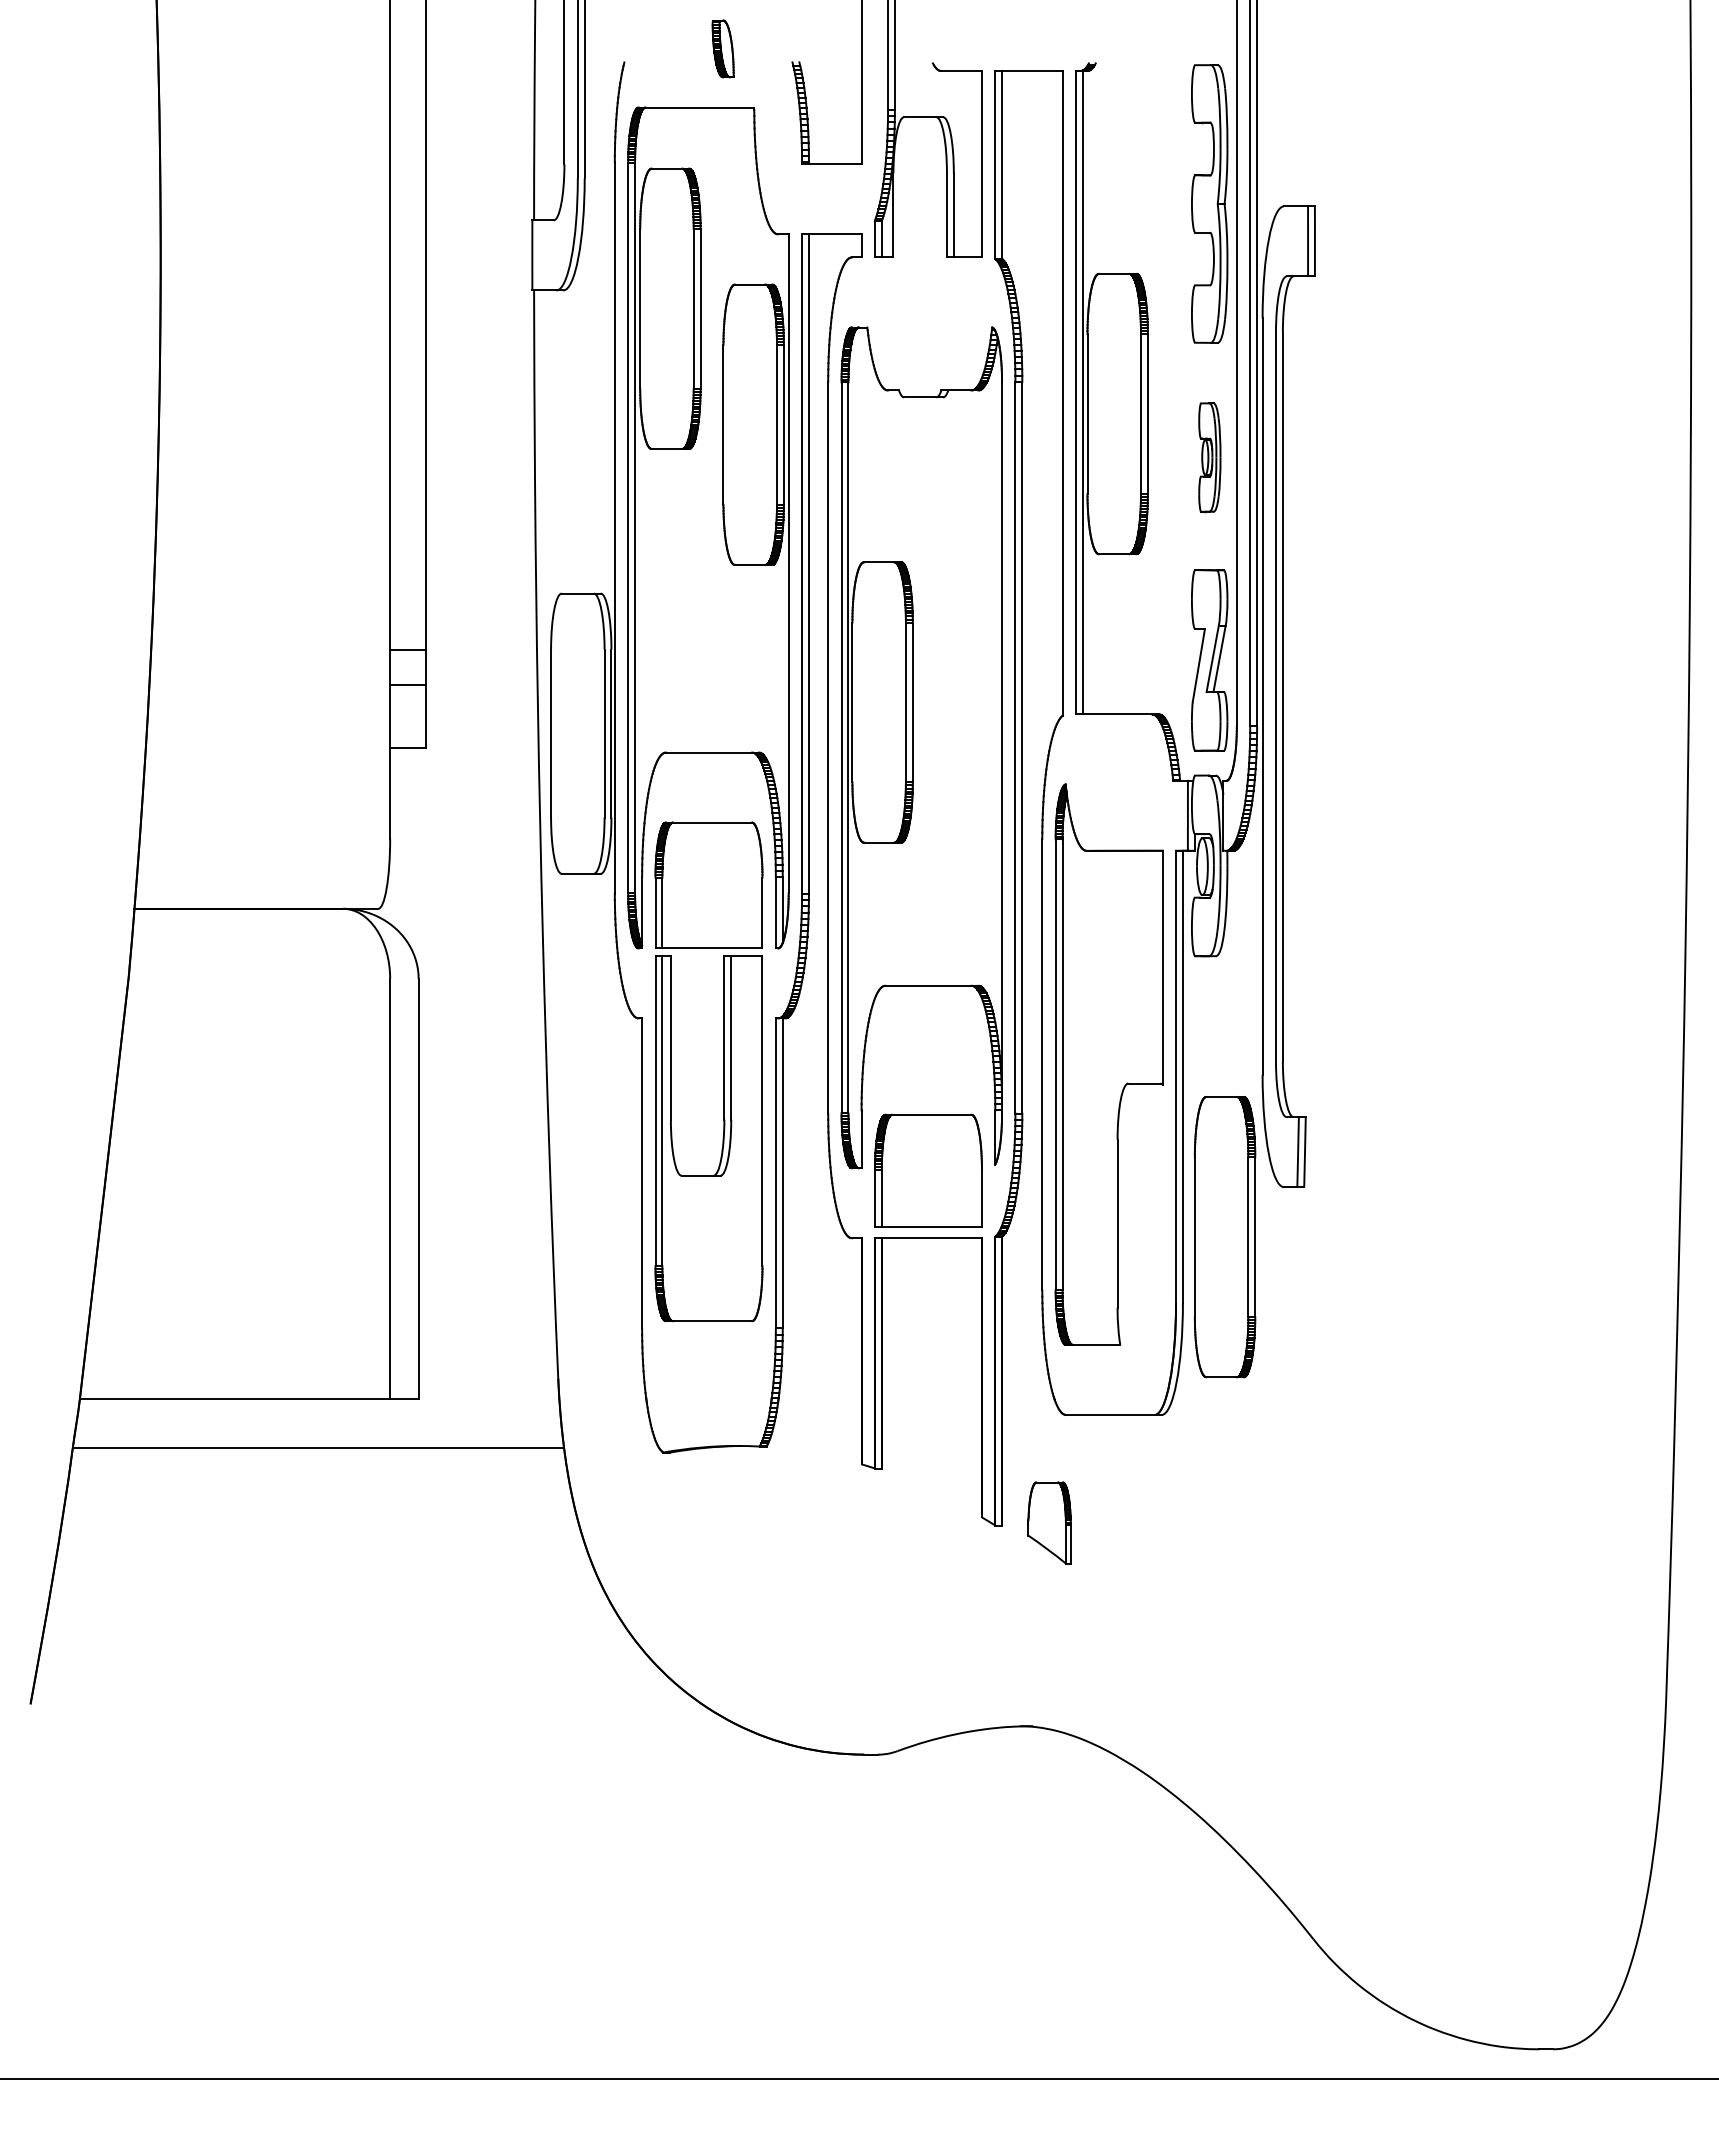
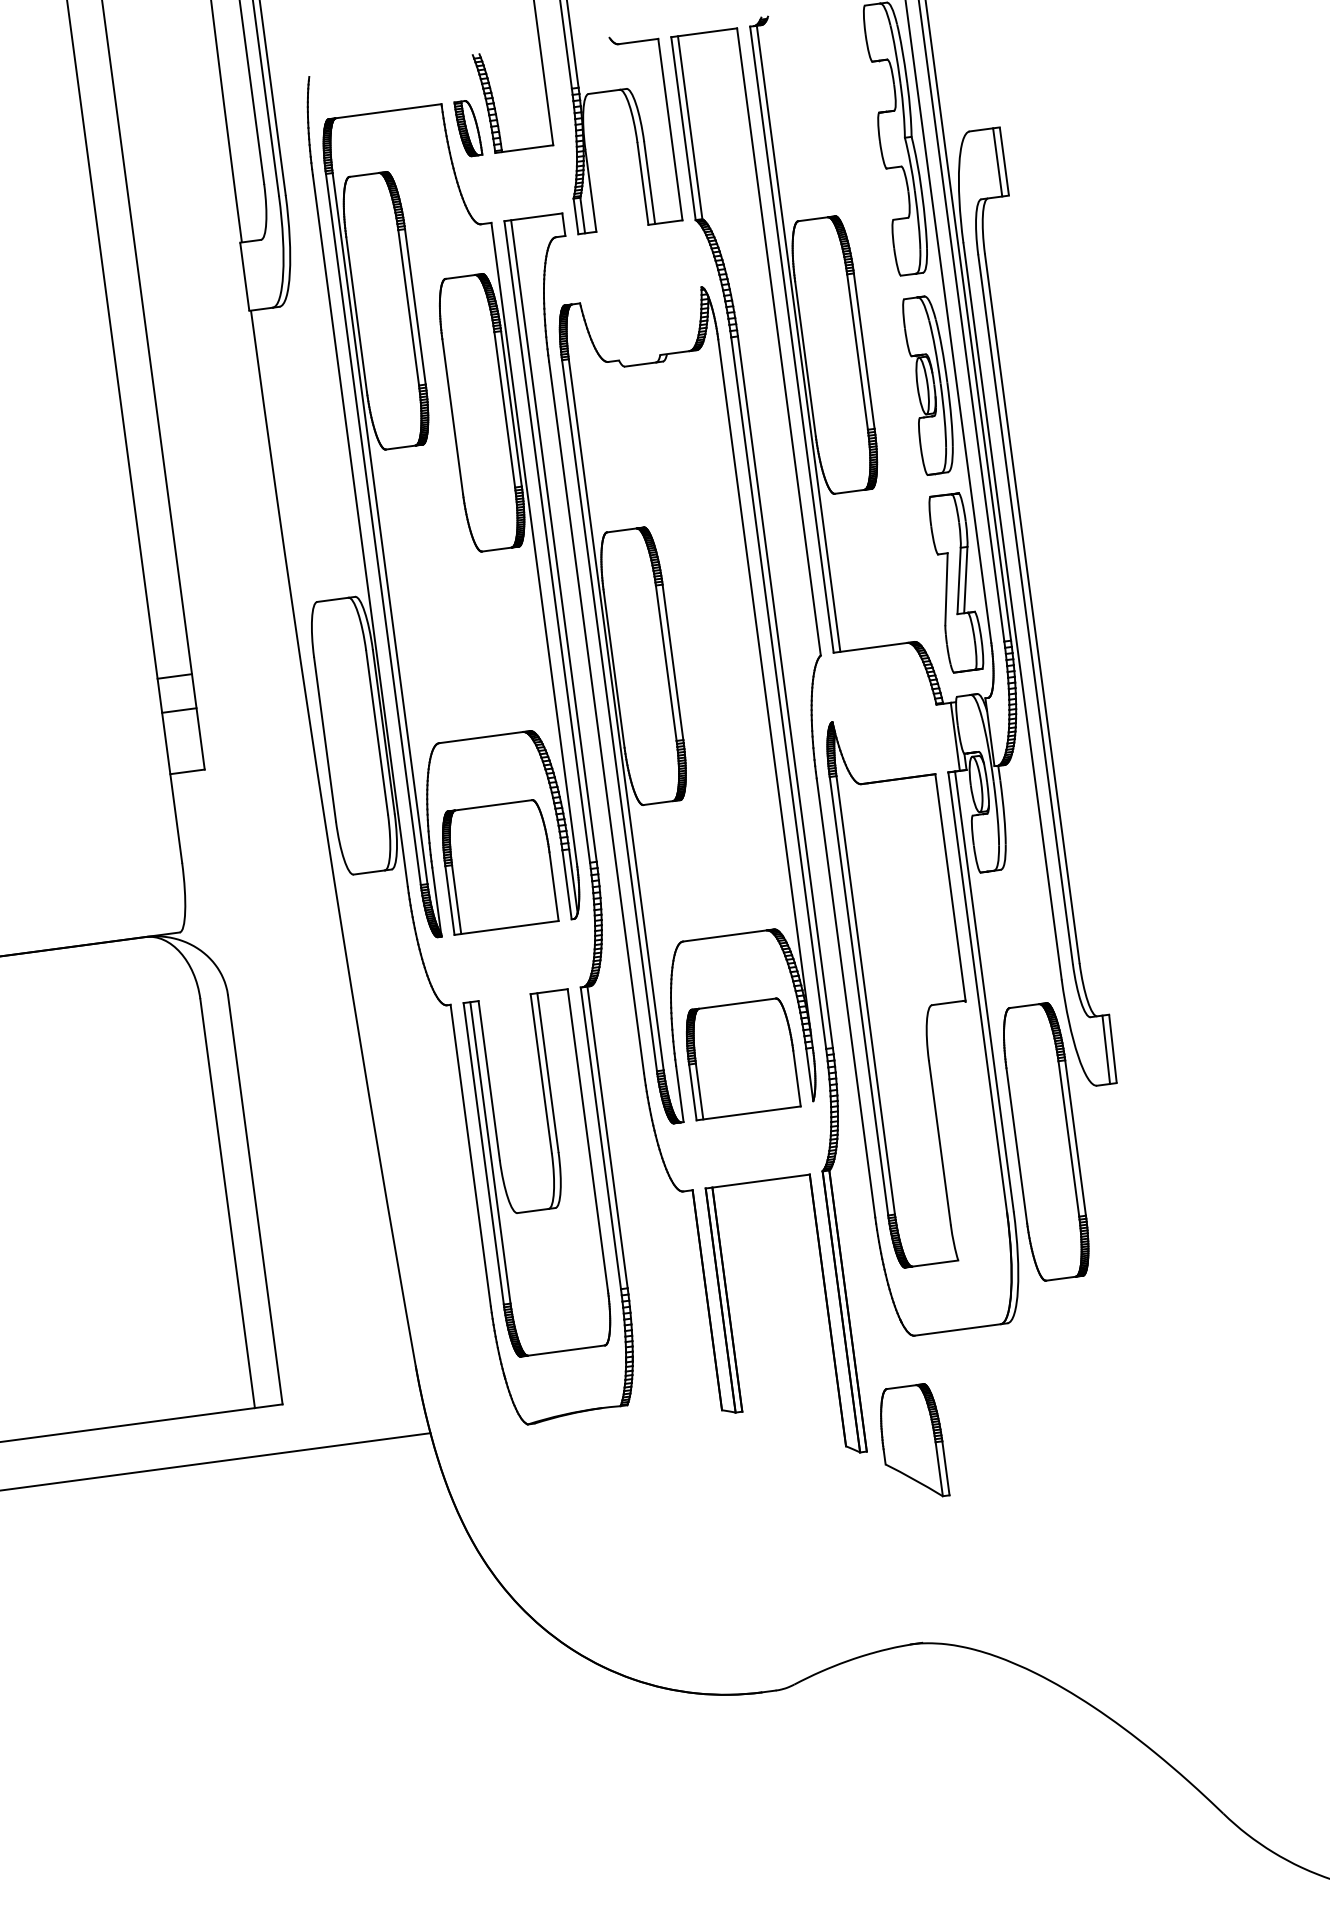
part: (722, 48) -> (467, 128), moved
part: (1209, 457) -> (929, 385), size x1.67
part: (722, 1138) -> (552, 1171), moved
part: (928, 1170) -> (741, 1058), moved
part: (1049, 1522) -> (912, 1442), size x1.43

